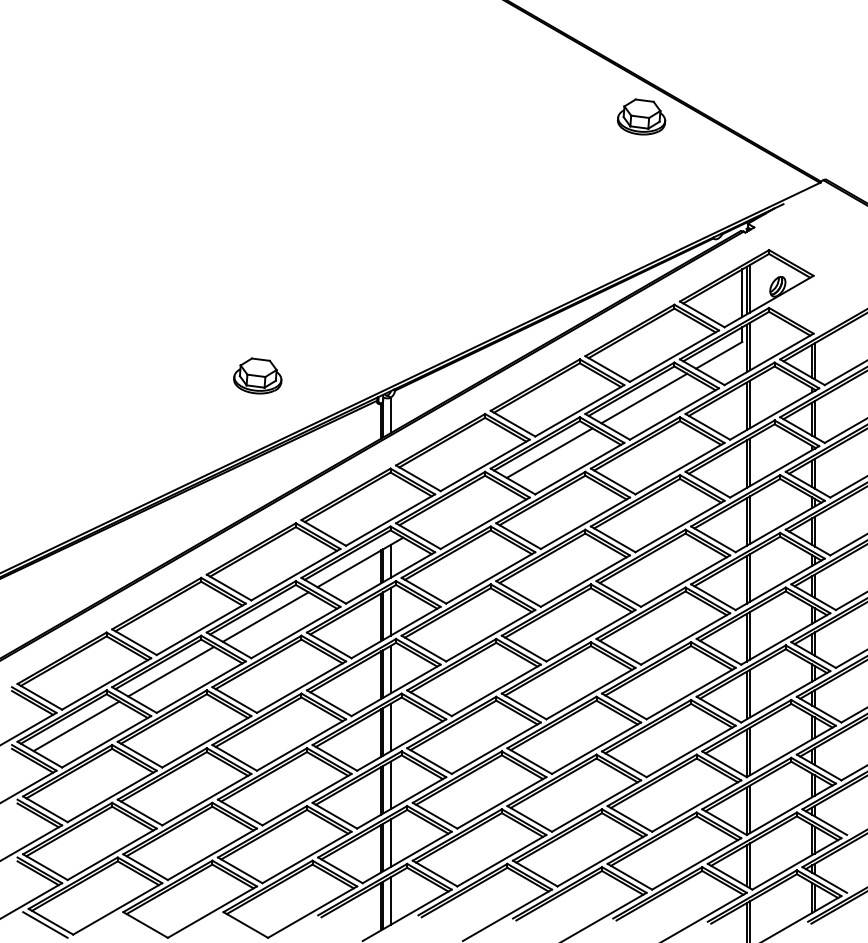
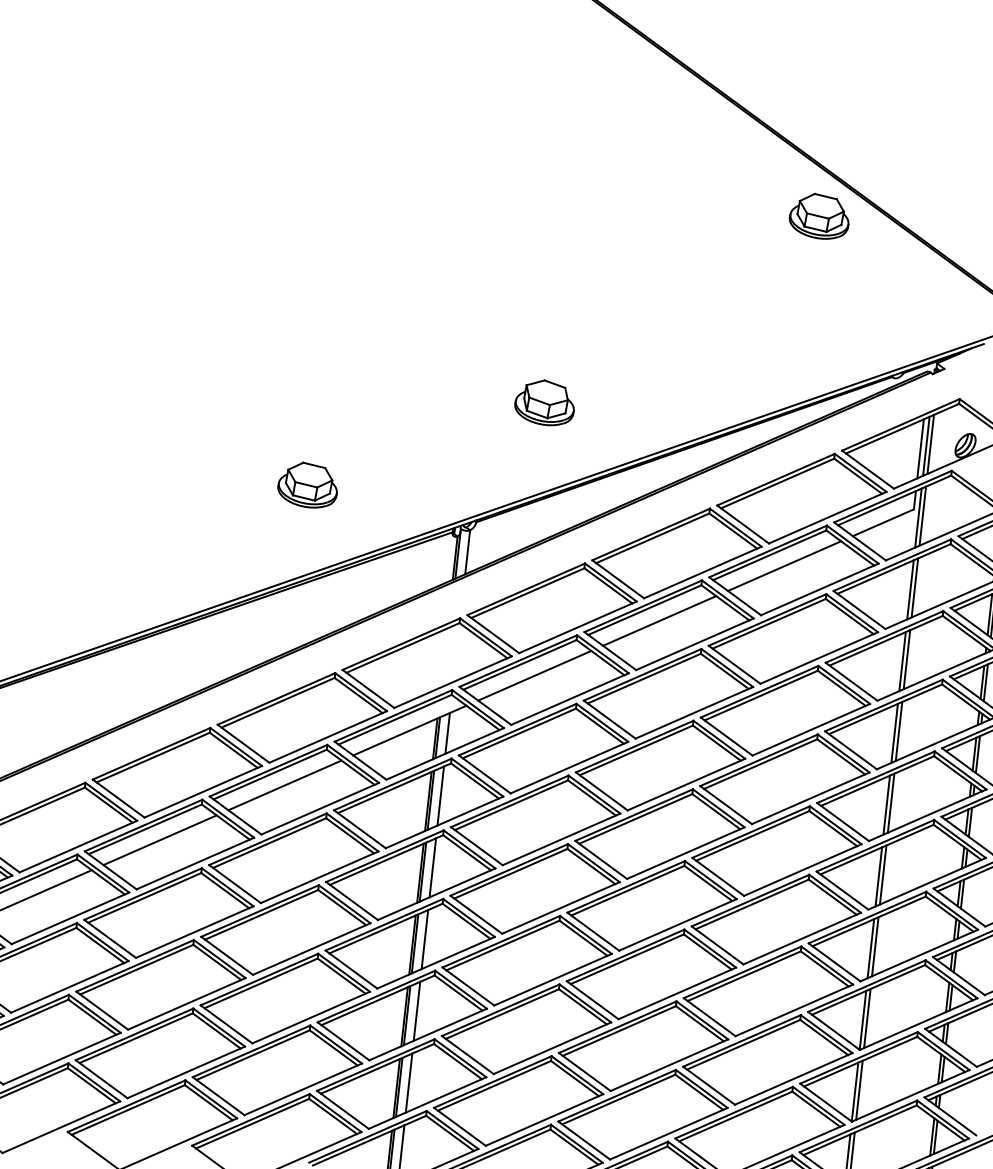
part: (438, 288) -> (544, 401), added
line: (454, 507) -> (534, 675), added

